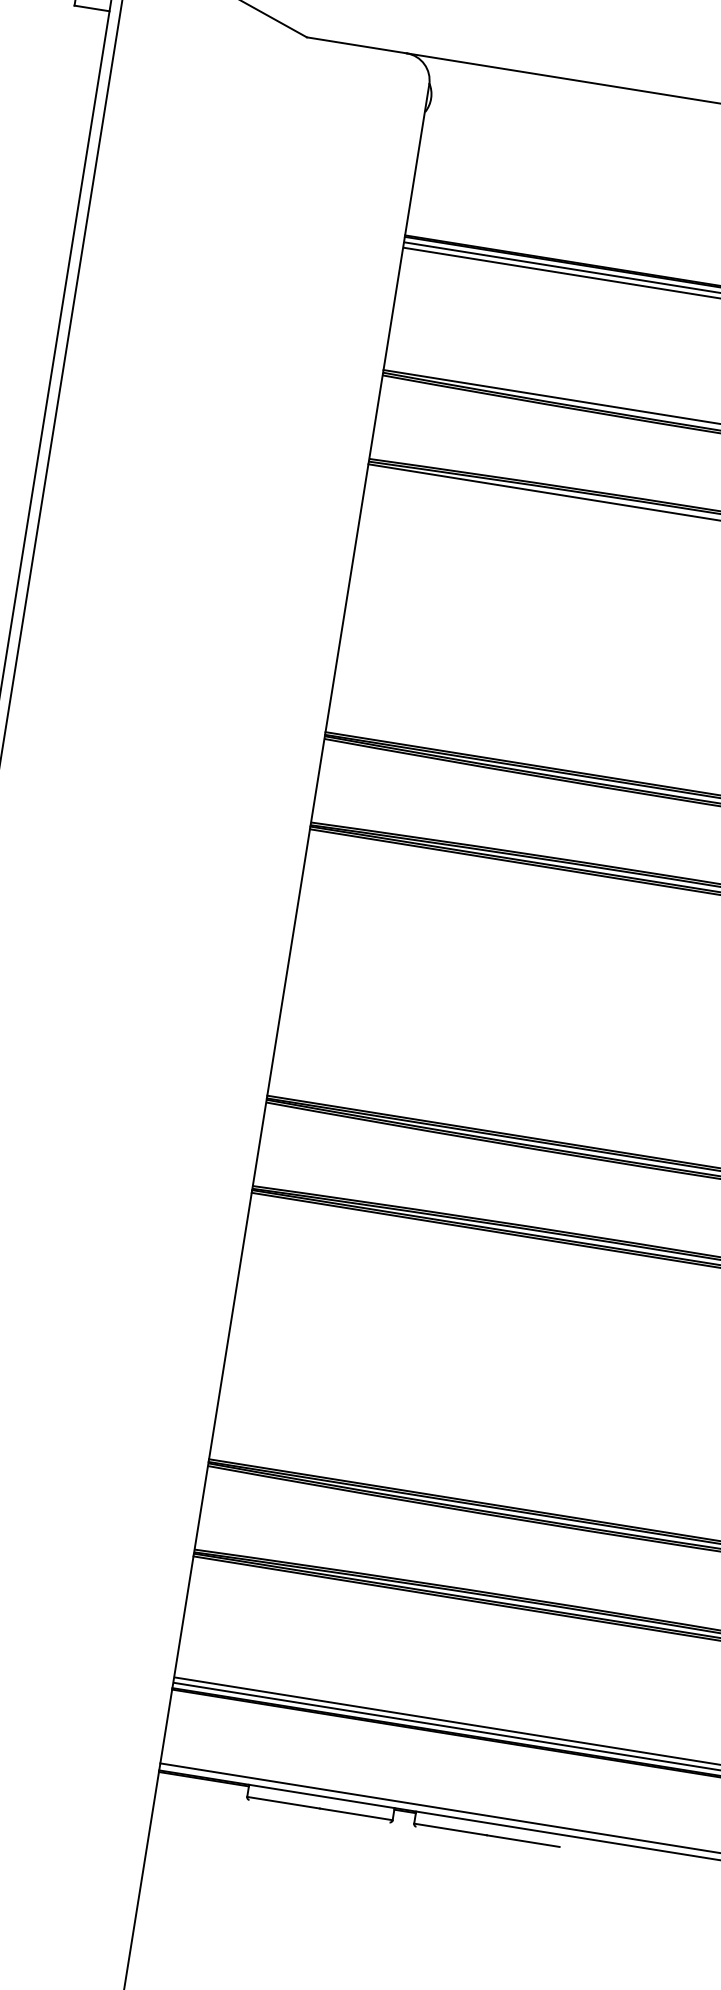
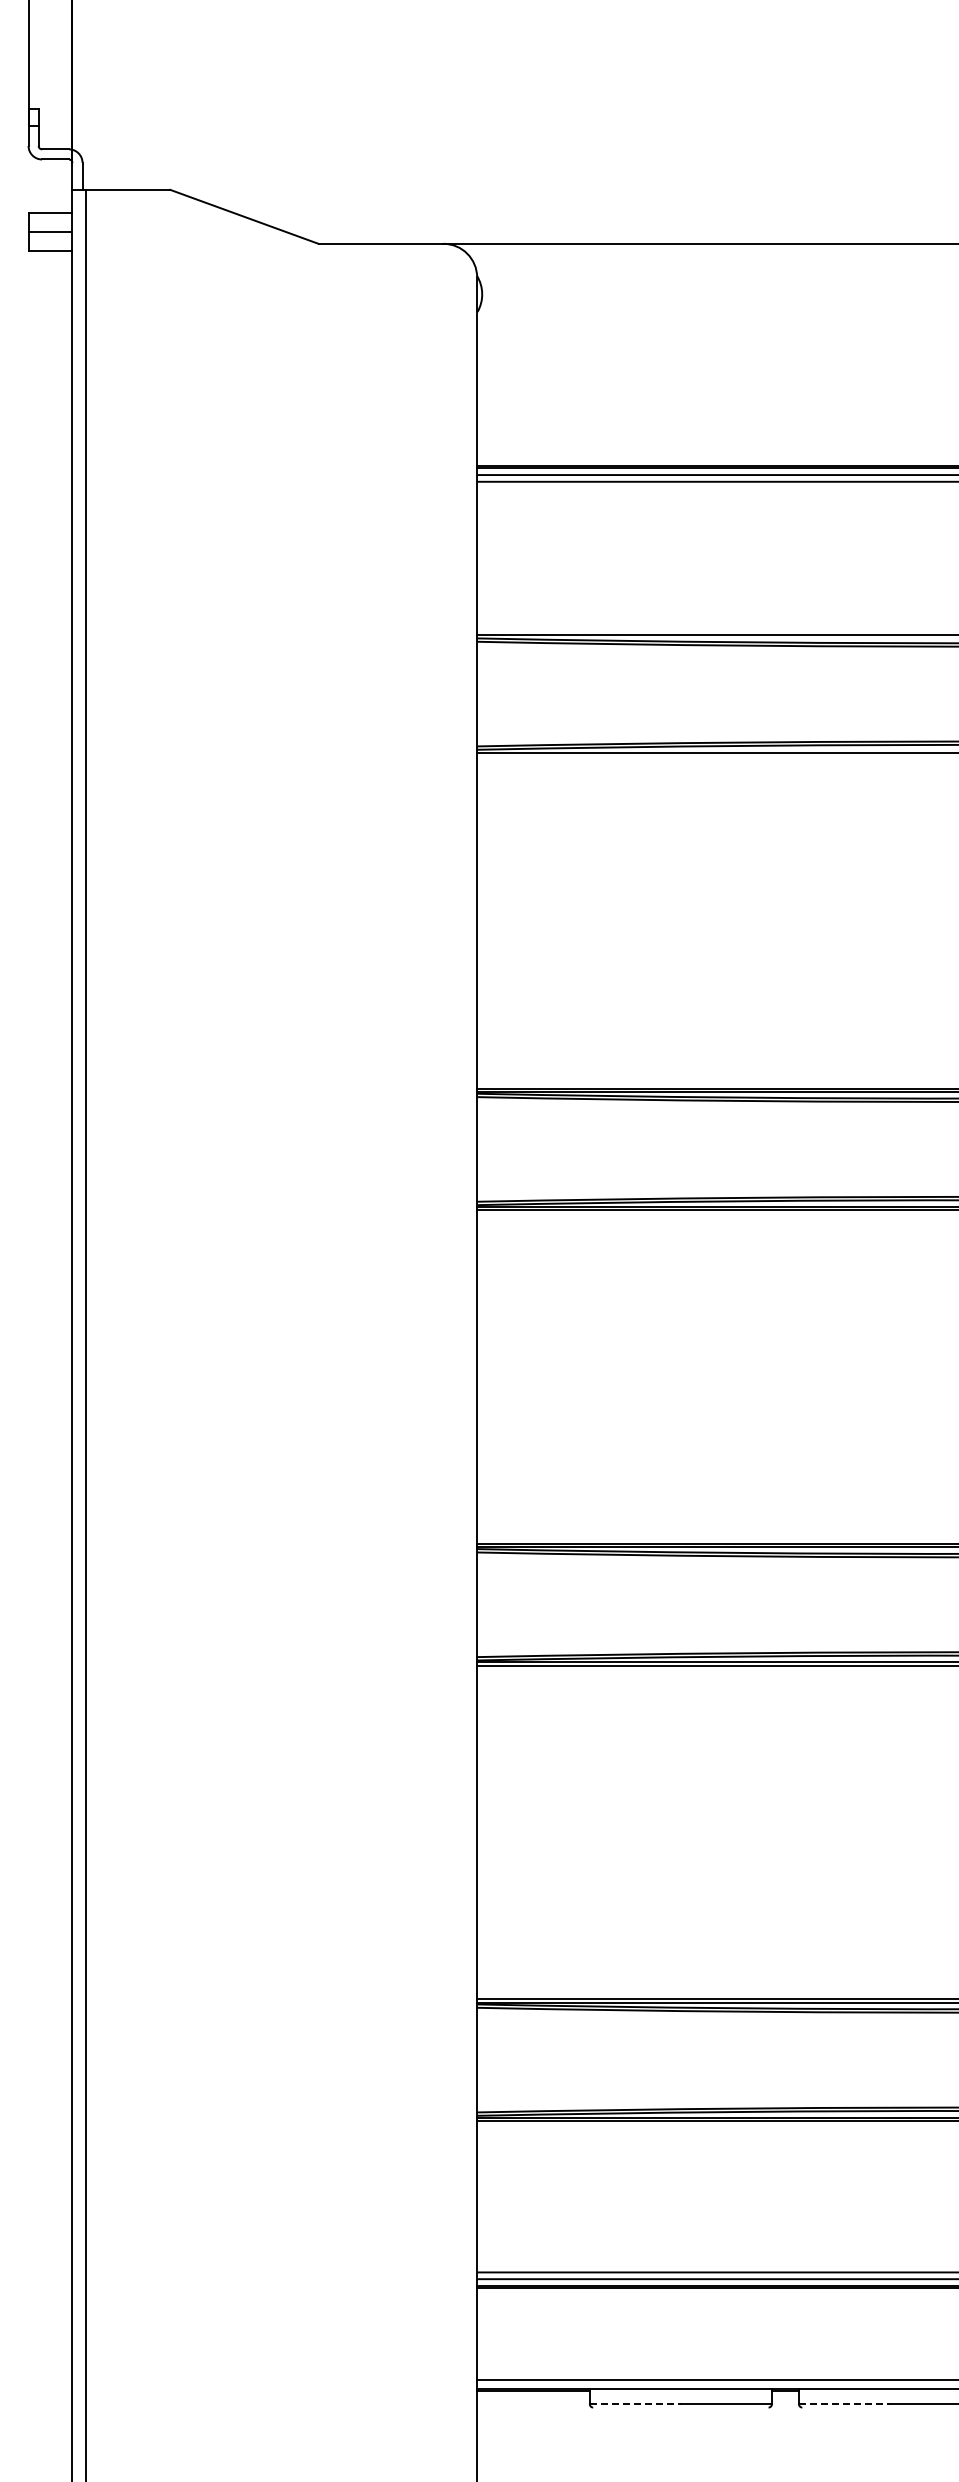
line: (283, 1803) -> (635, 2404), solid -> dashed
line: (450, 1829) -> (844, 2404), solid -> dashed

